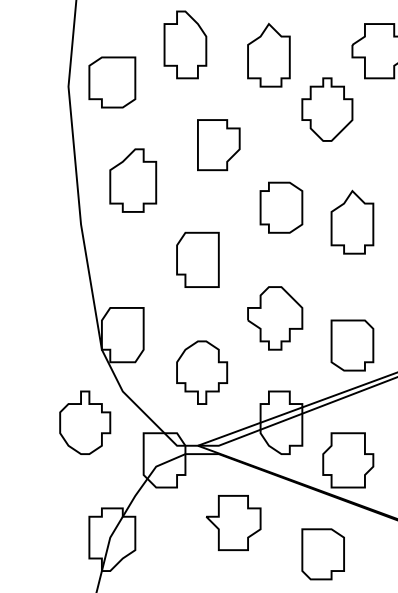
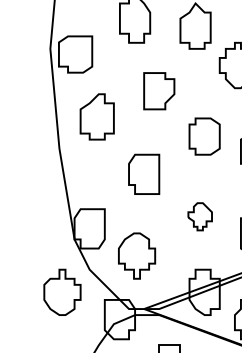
part: (112, 82) -> (75, 54), moved
part: (275, 318) -> (200, 216), size x0.6
part: (202, 372) -> (137, 255), moved

